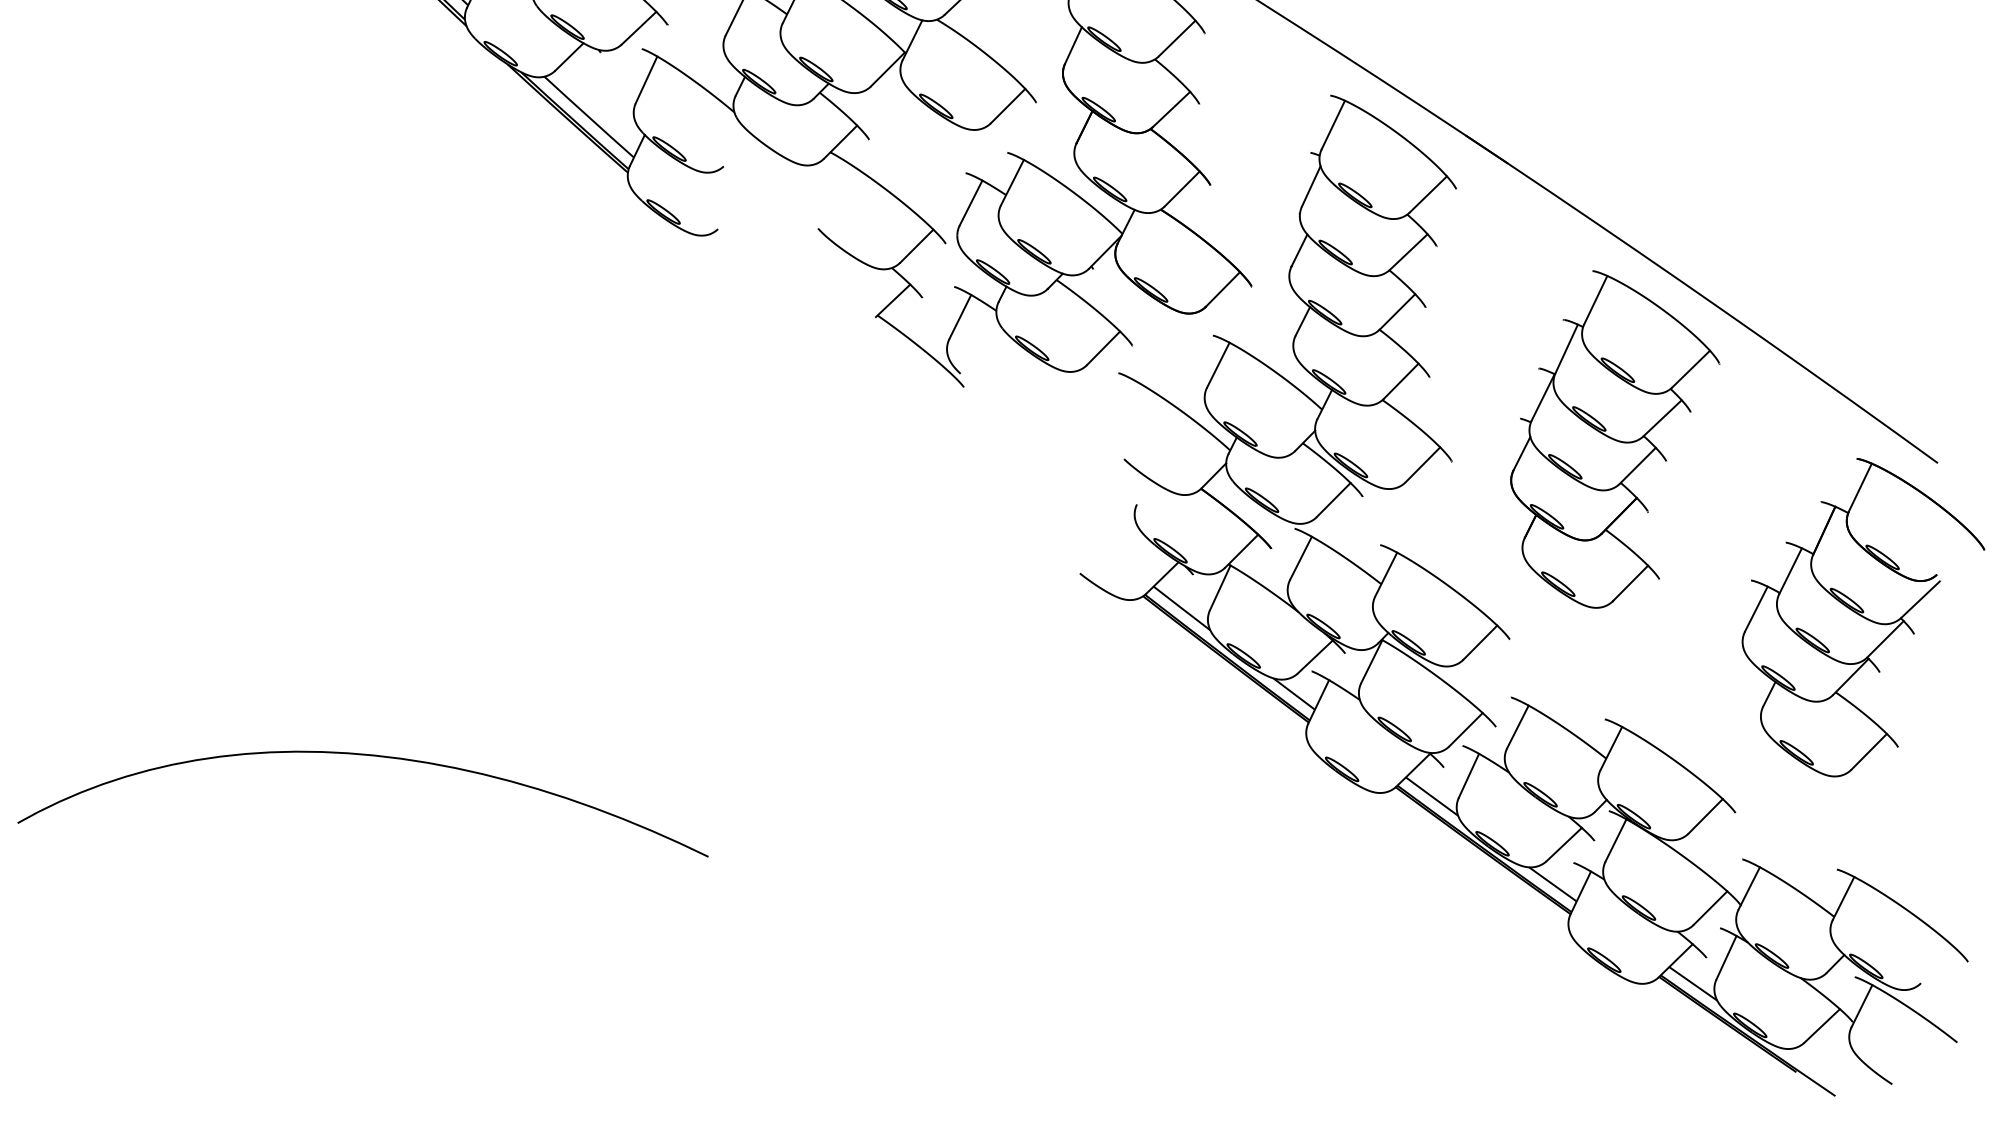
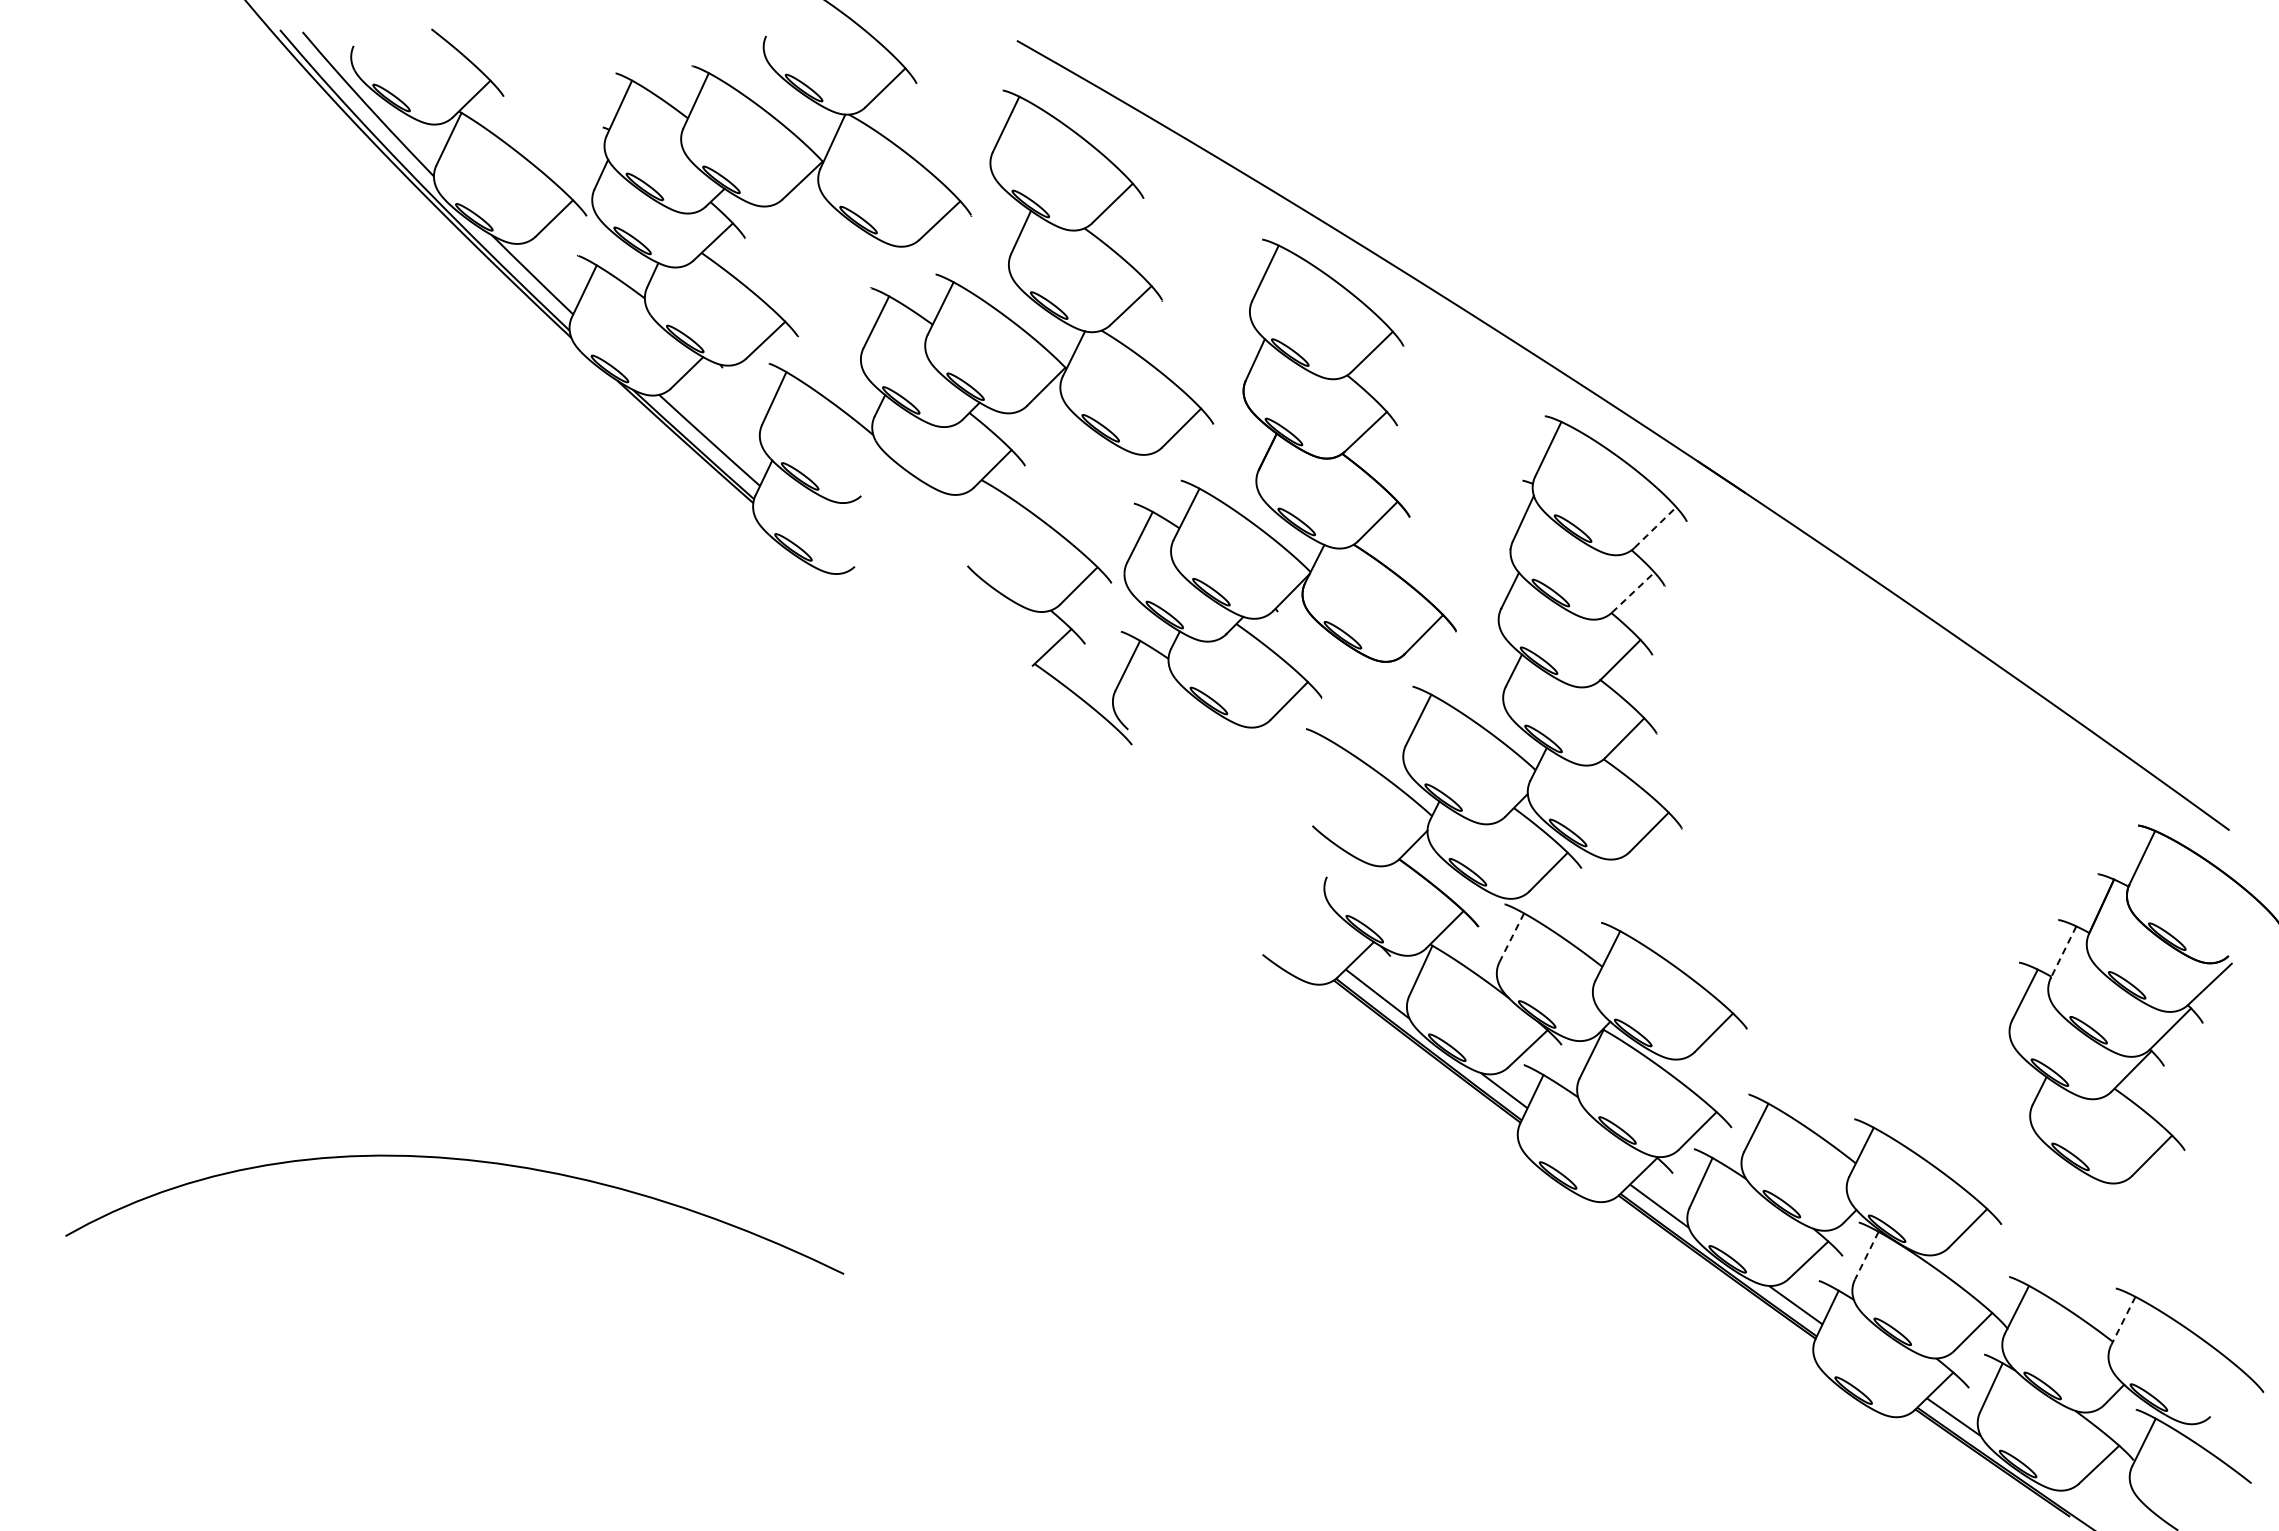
line: (1428, 194) -> (1655, 527), solid -> dashed
line: (1408, 252) -> (1633, 592), solid -> dashed
part: (1614, 439) -> (1865, 803), removed
line: (1300, 559) -> (1511, 938), solid -> dashed
line: (1790, 571) -> (2063, 952), solid -> dashed
line: (1615, 840) -> (1866, 1255), solid -> dashed
line: (1843, 898) -> (2123, 1321), solid -> dashed

